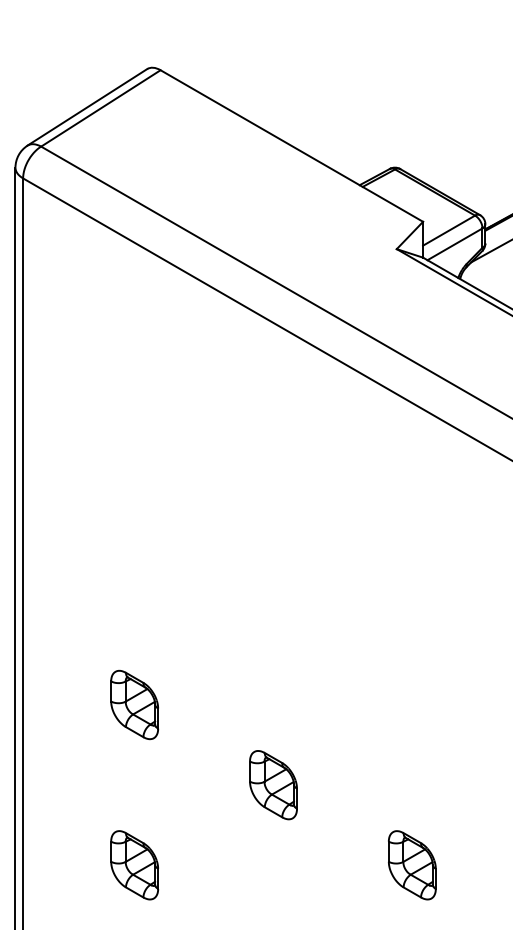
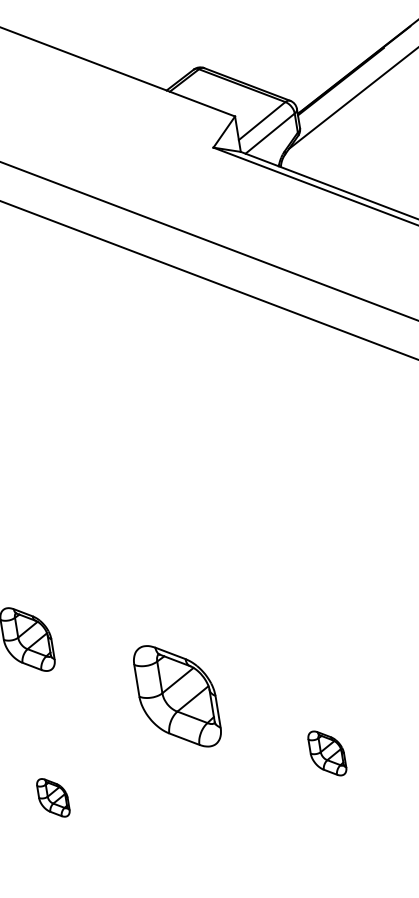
part: (273, 785) -> (177, 696), size x1.6
part: (134, 865) -> (53, 798), size x0.6
part: (412, 865) -> (327, 753), size x0.7

